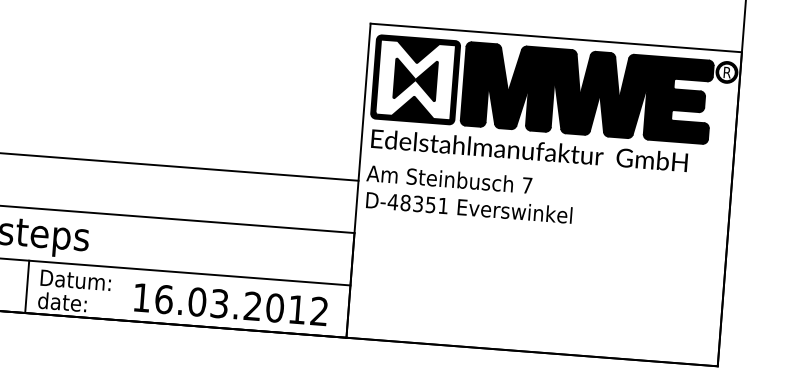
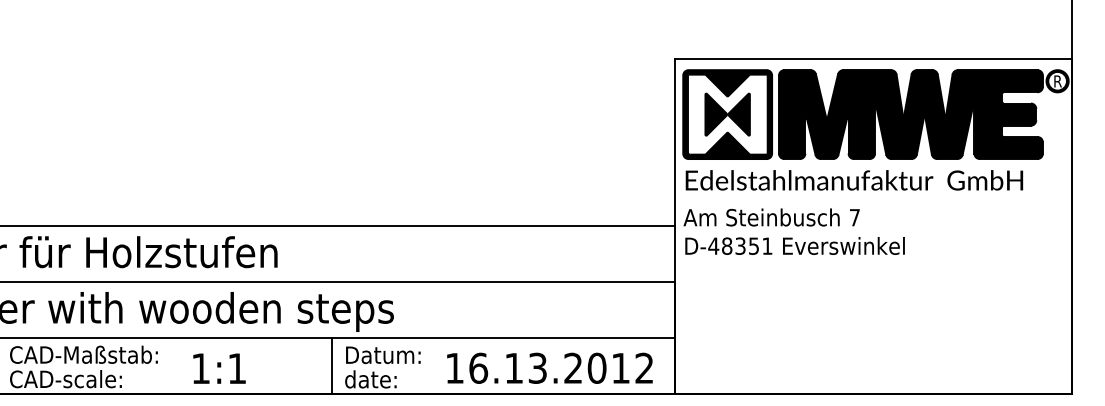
text: (196, 301) -> (513, 367), 16.03.2012 -> 16.13.2012

